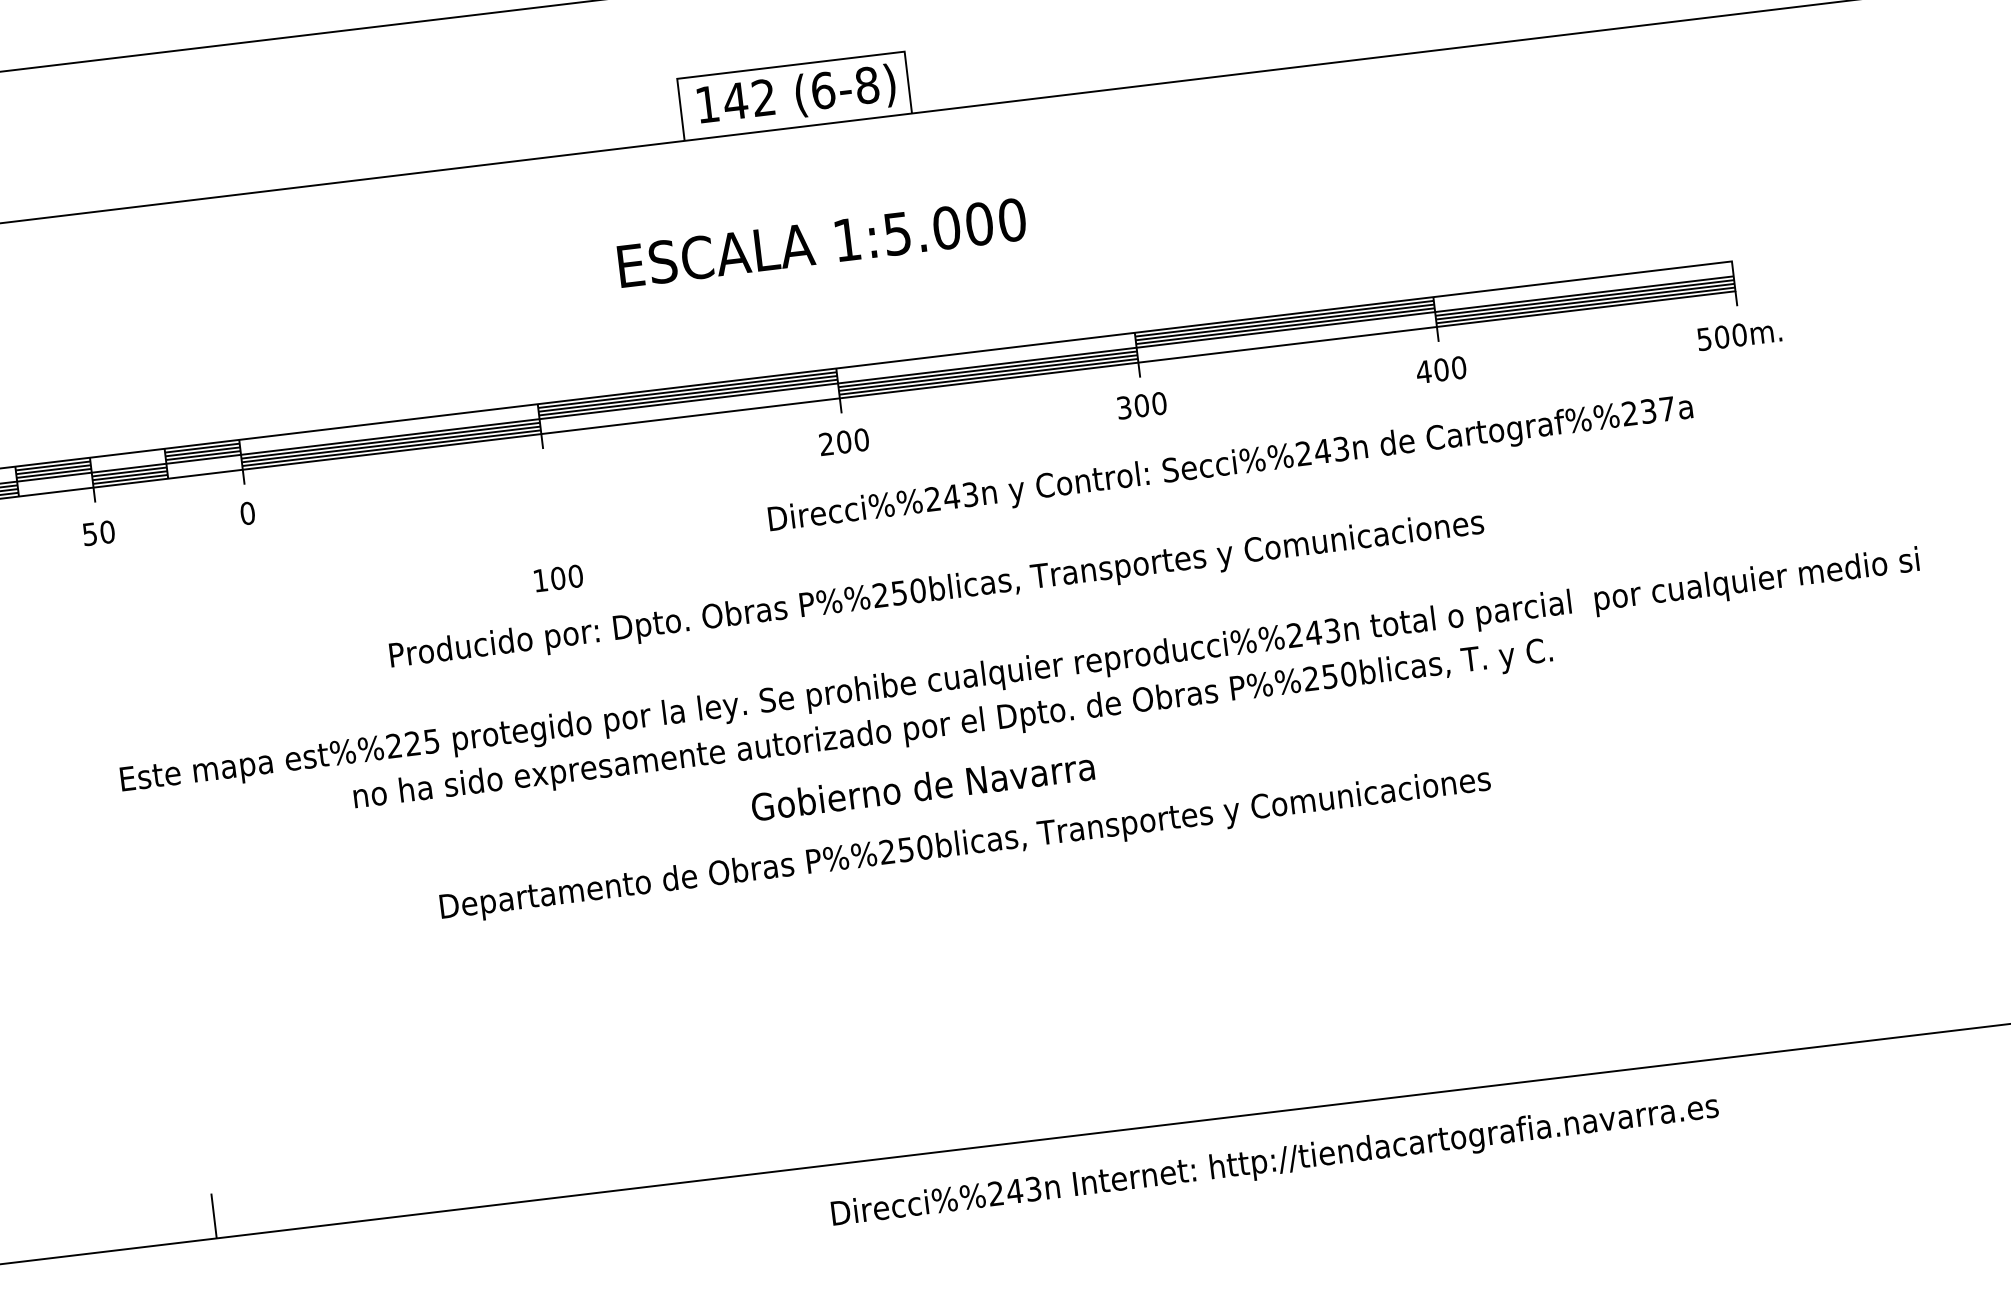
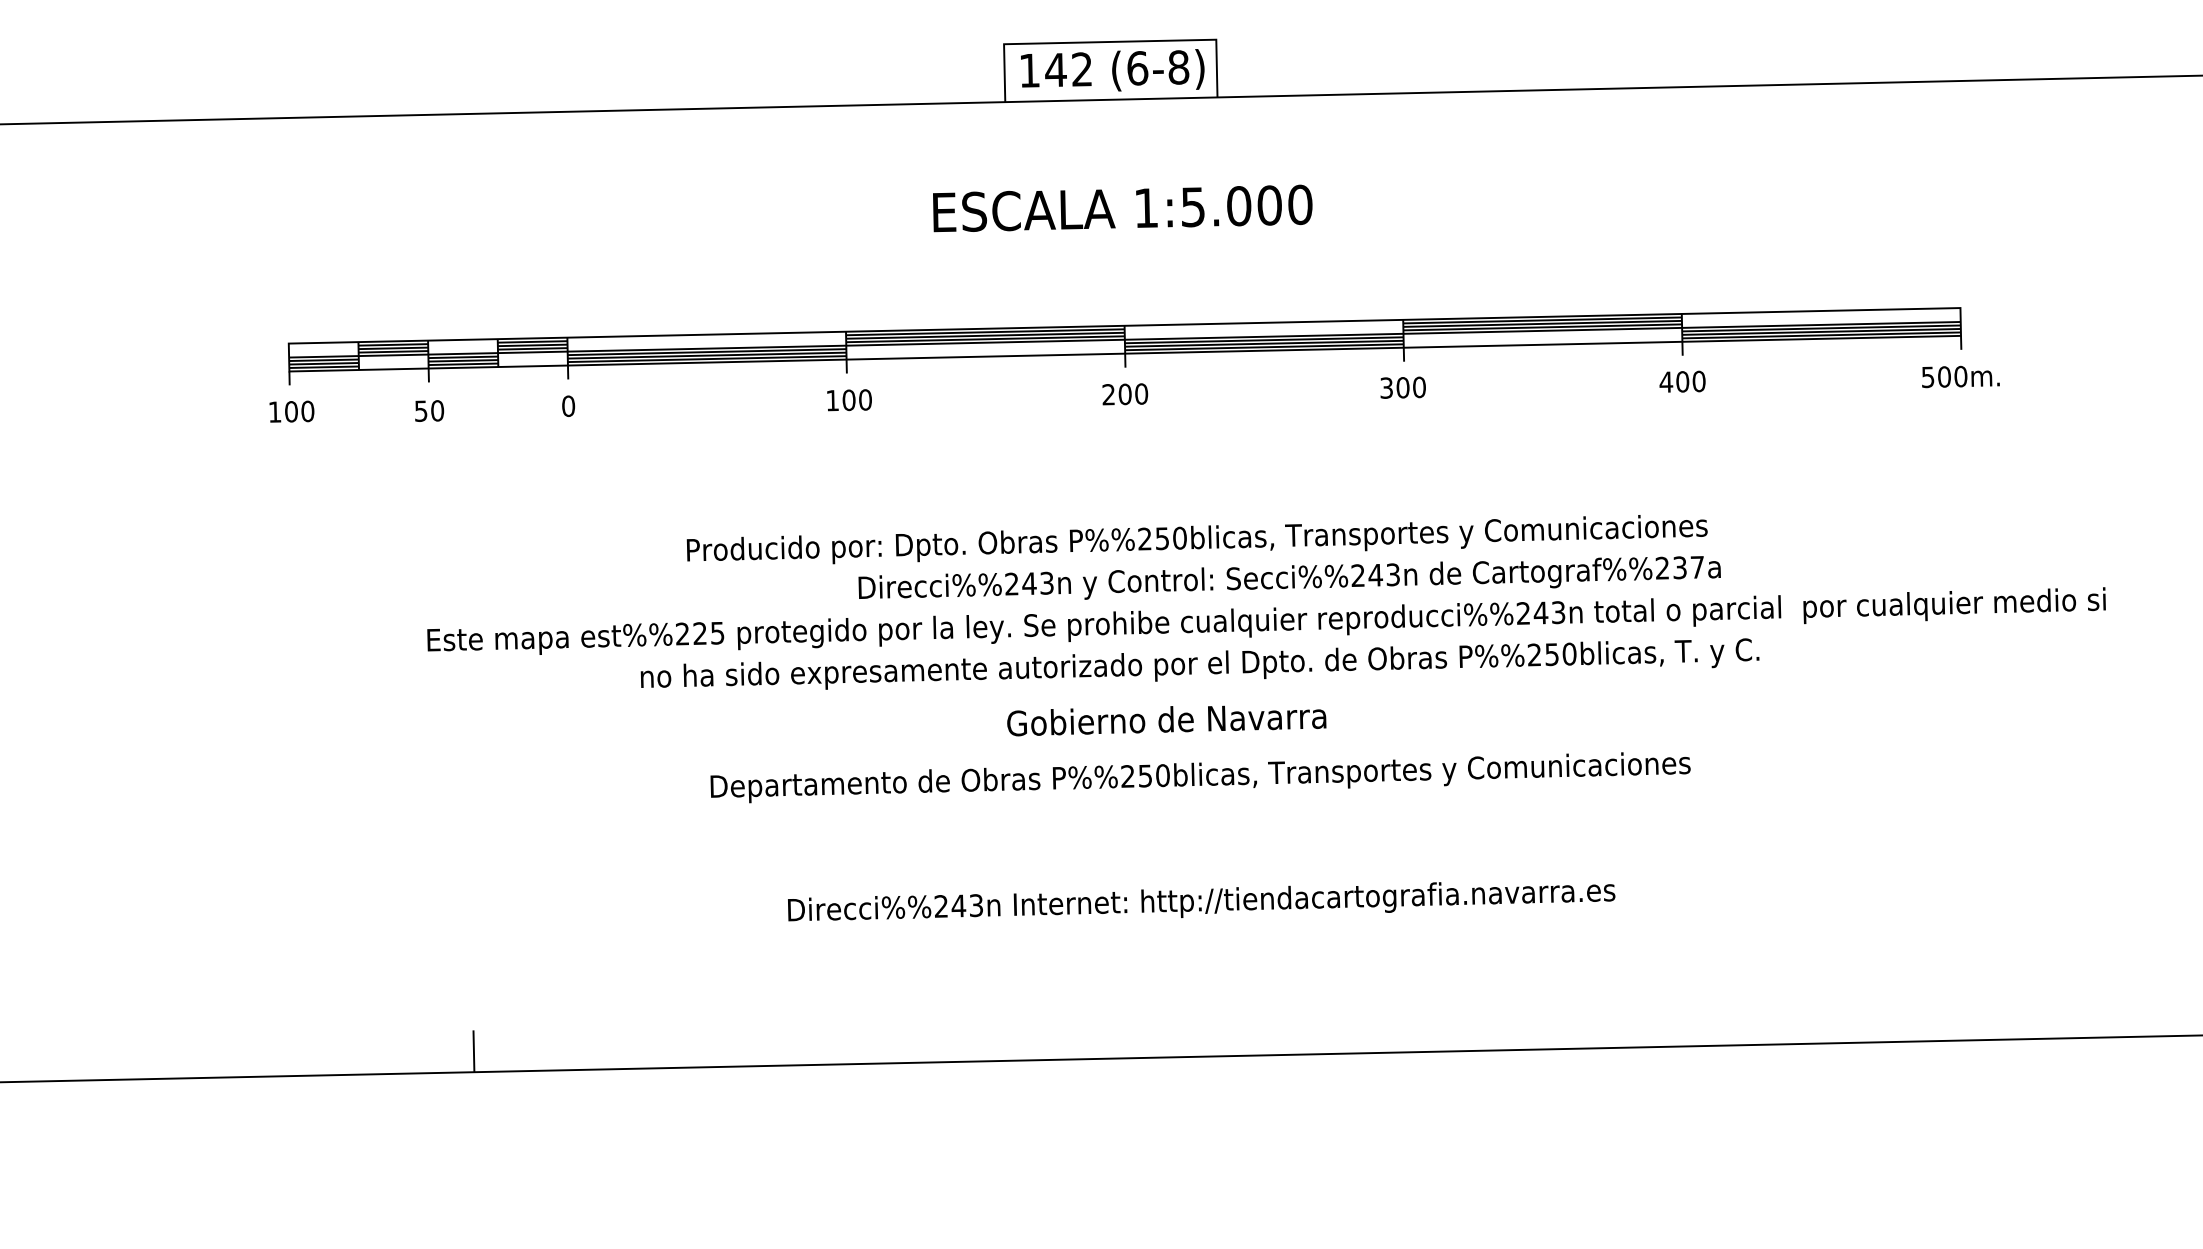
text: (1230, 462) -> (1289, 577), moved
text: (558, 578) -> (849, 400), moved
text: (1274, 1160) -> (1201, 901), moved

